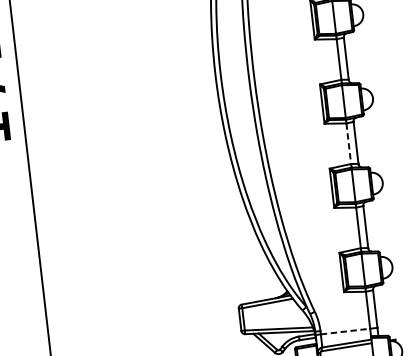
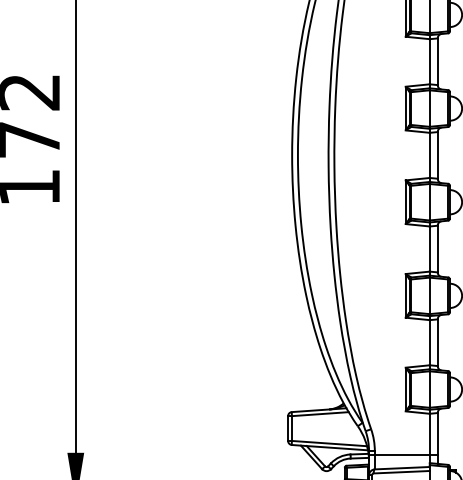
line: (348, 144) -> (429, 249), dashed -> solid
line: (345, 331) -> (402, 454), dashed -> solid

